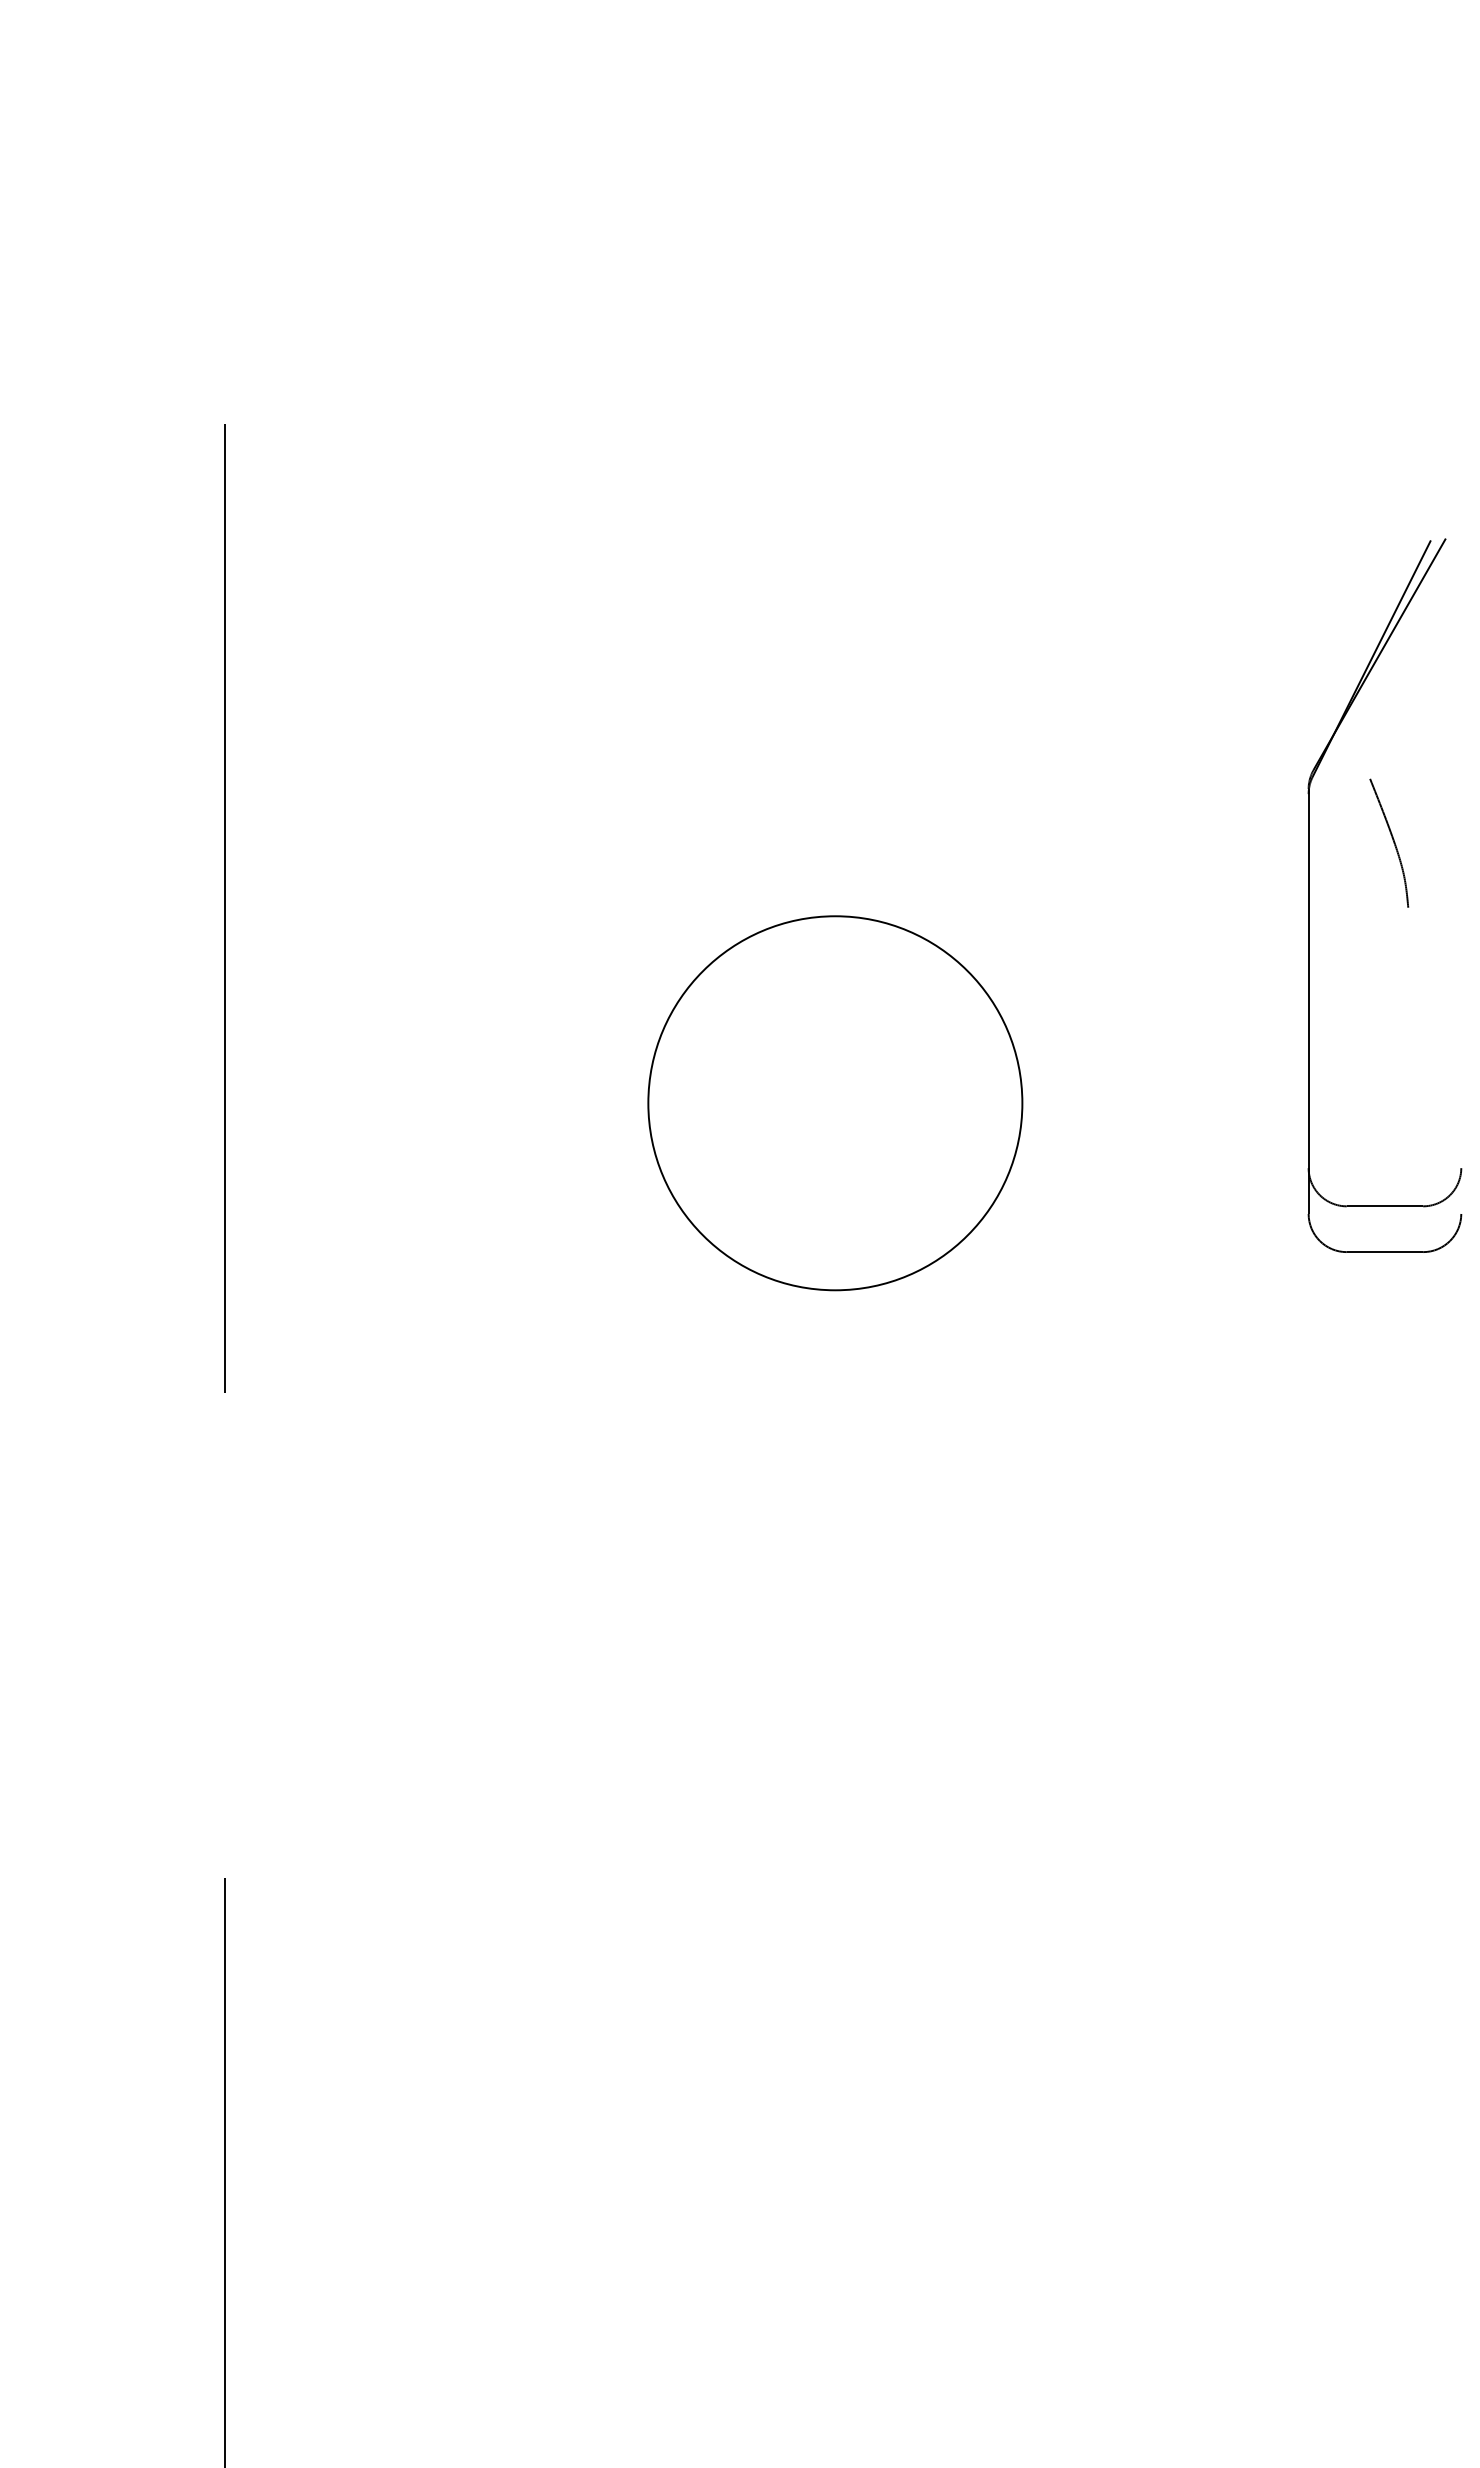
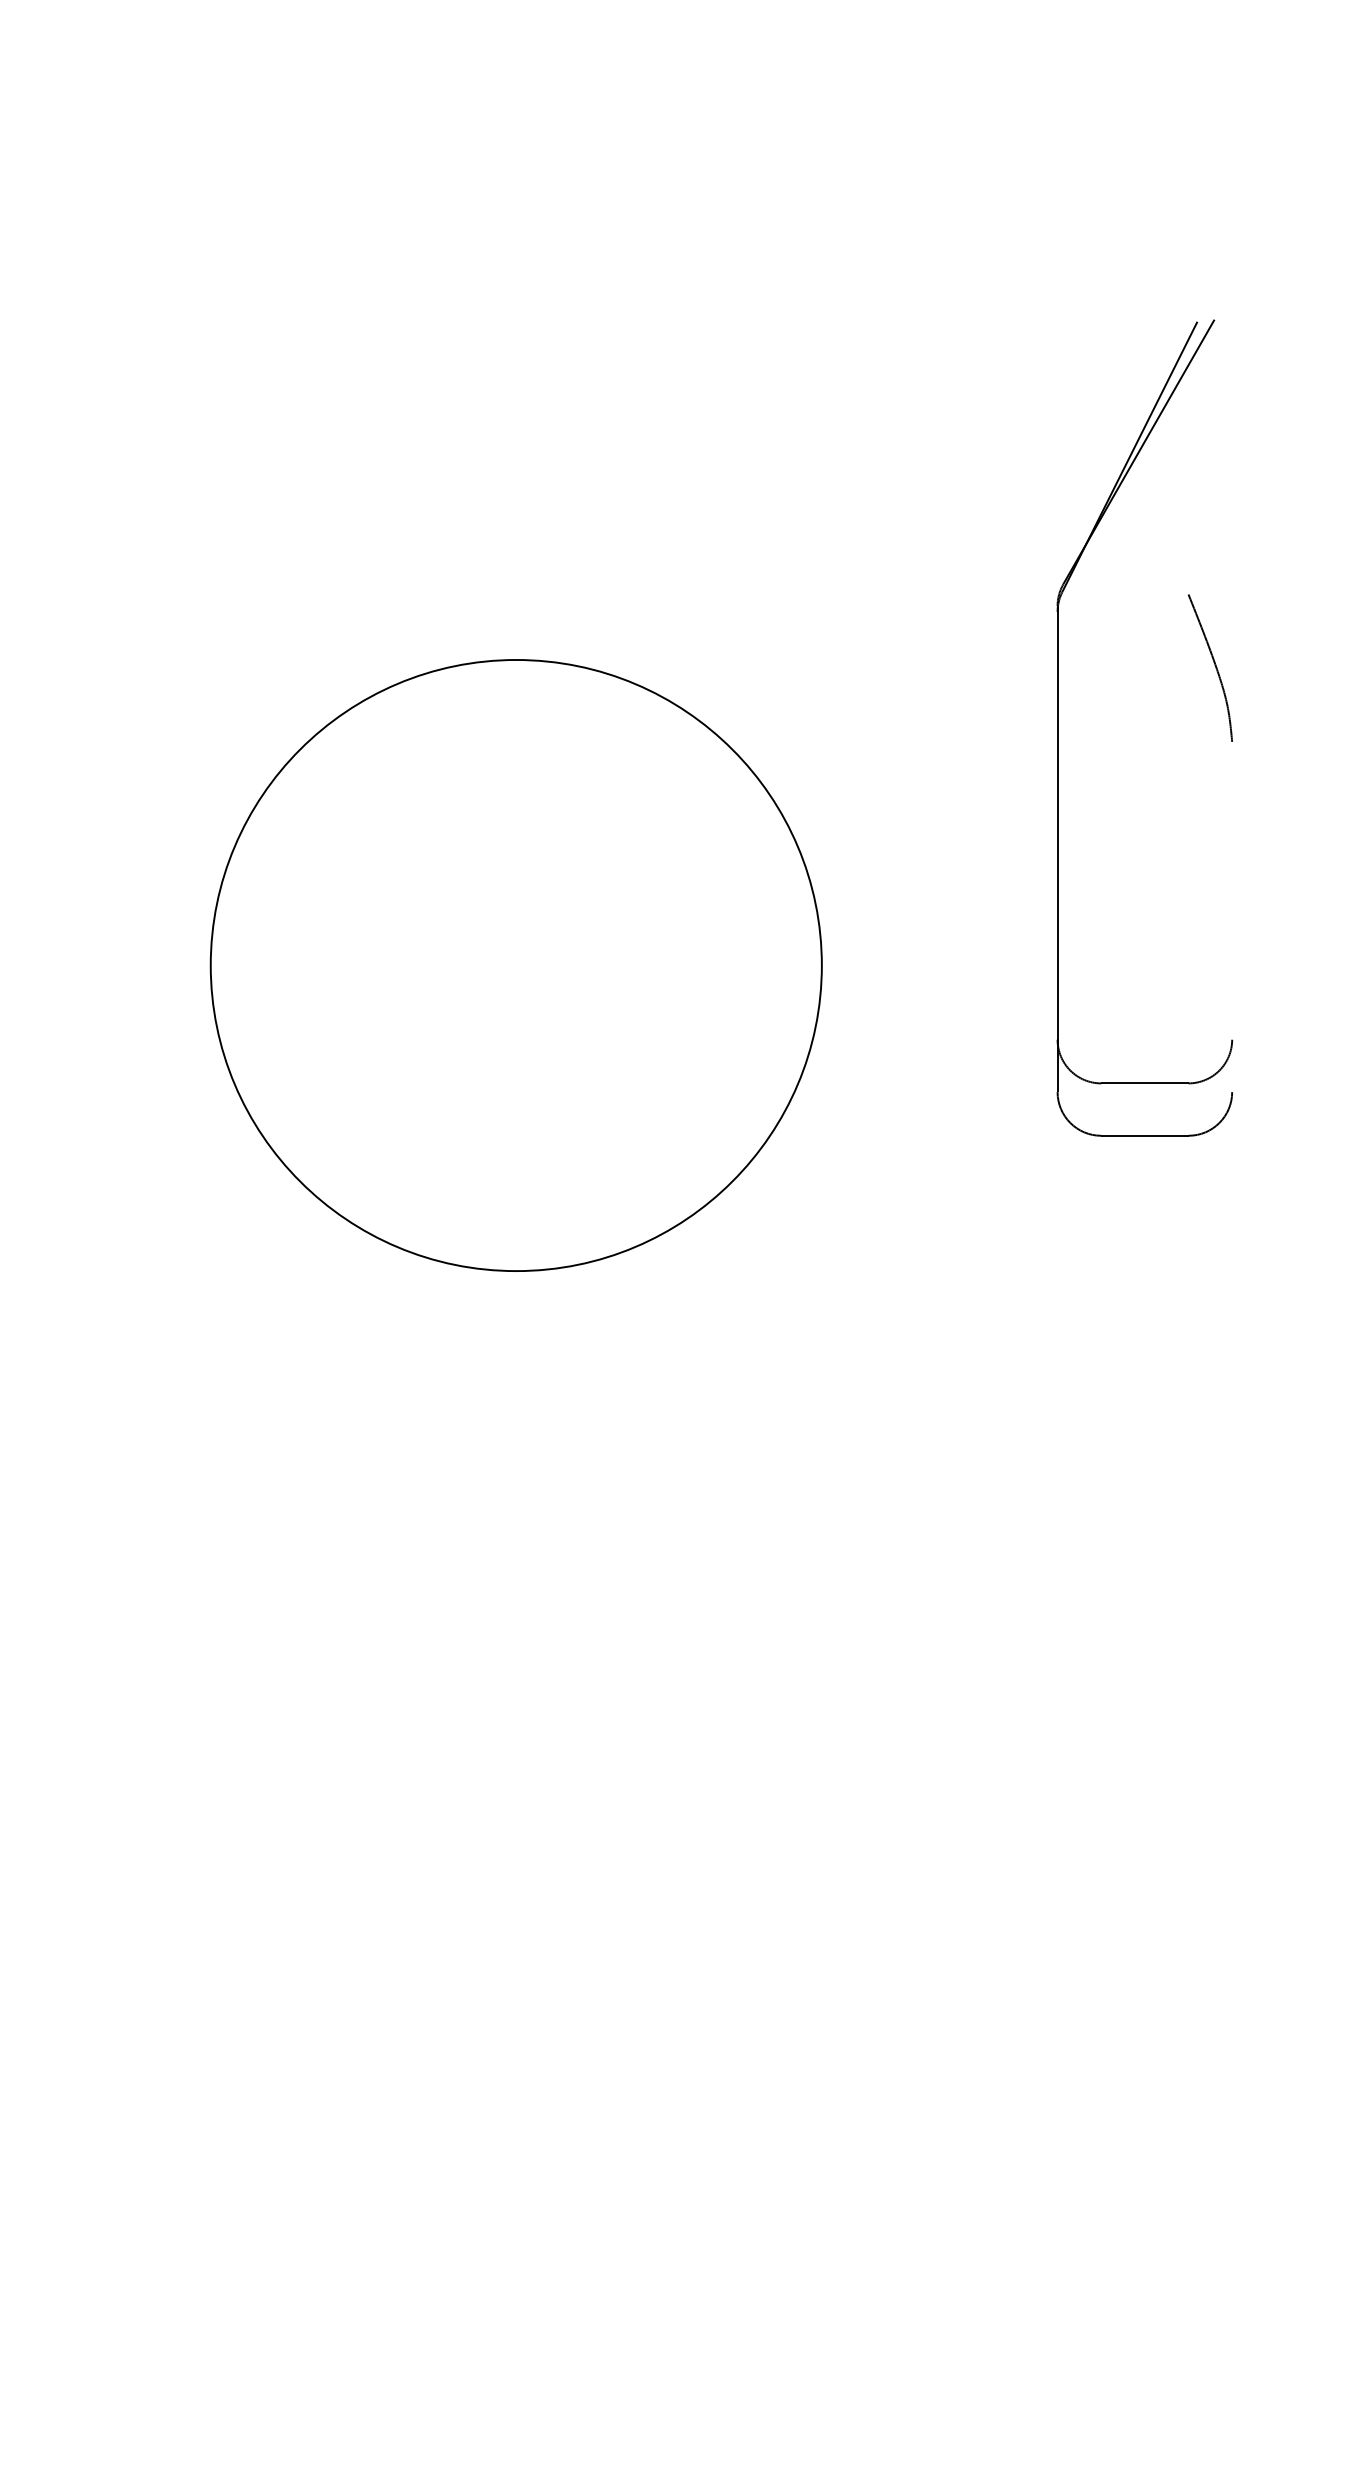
curve: (1392, 840) -> (1214, 665), moved
circle: (835, 1103) -> (516, 965), size x1.43

